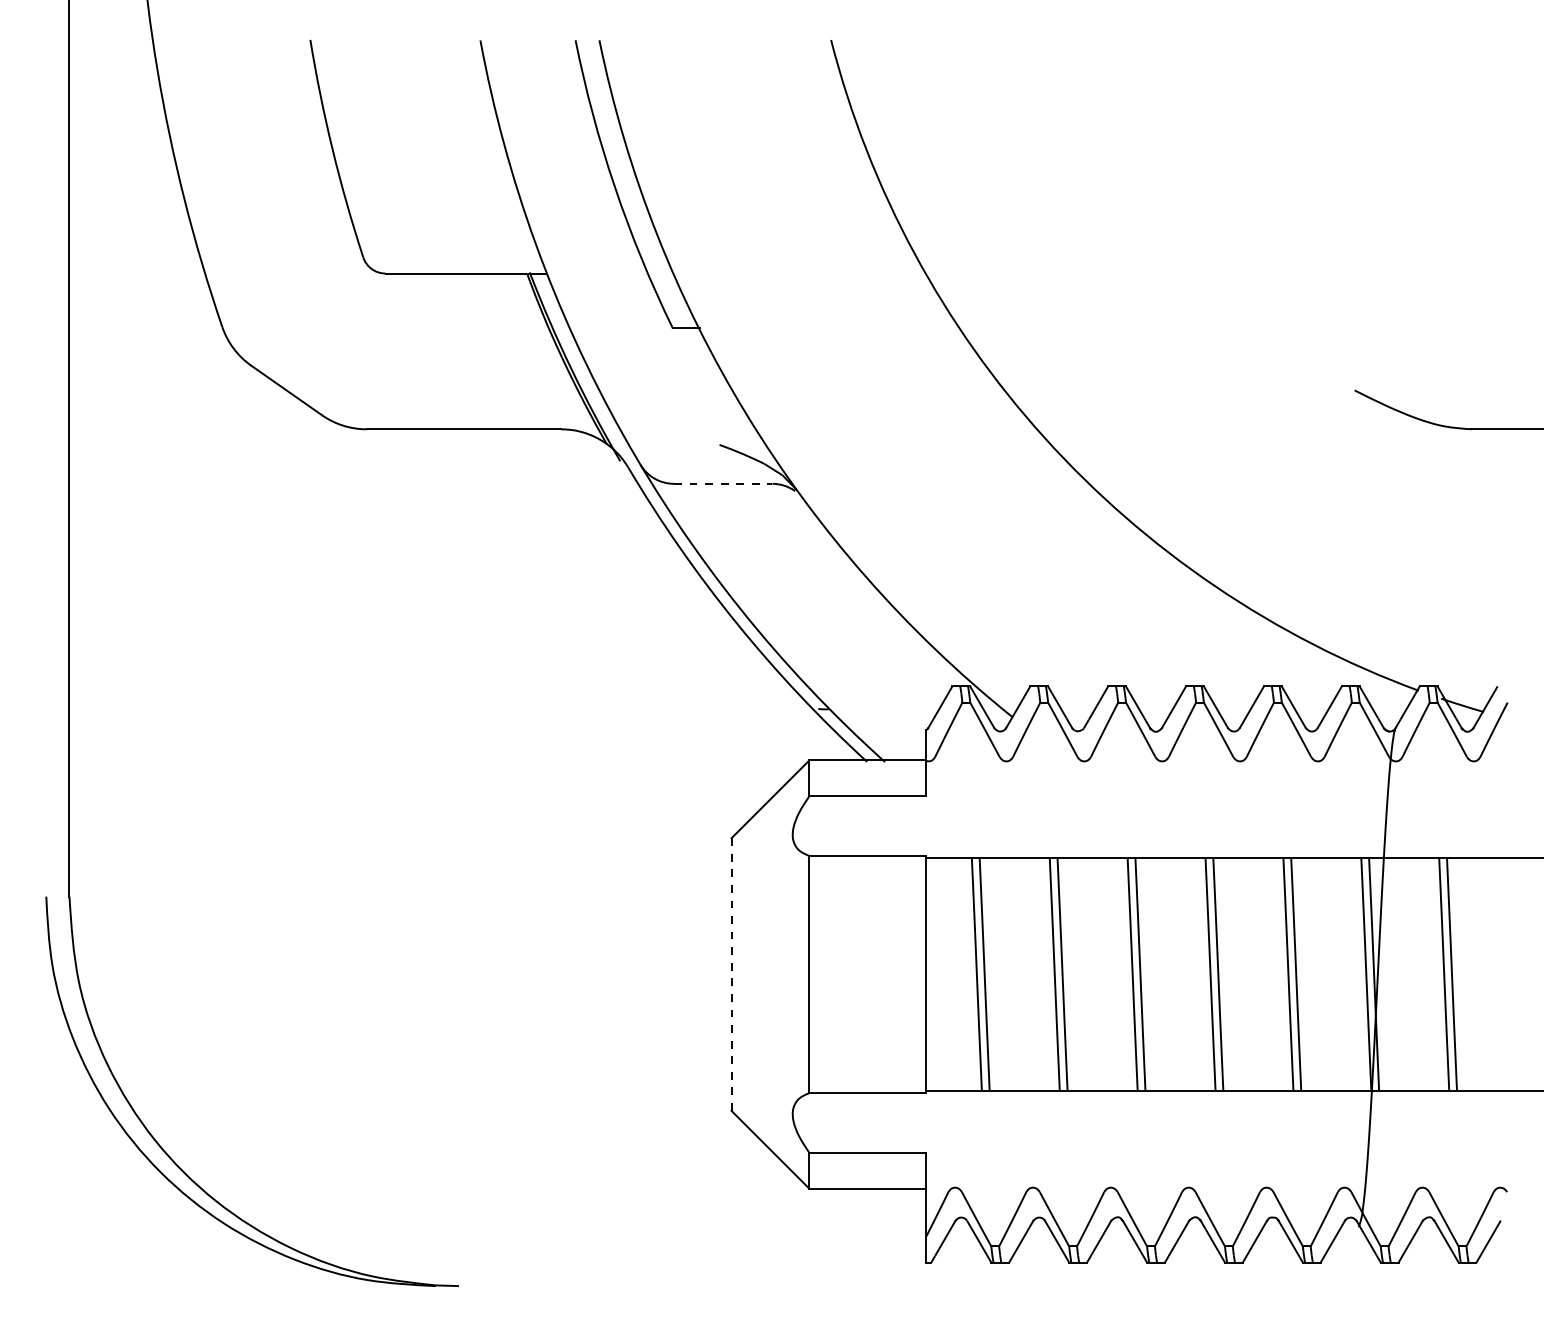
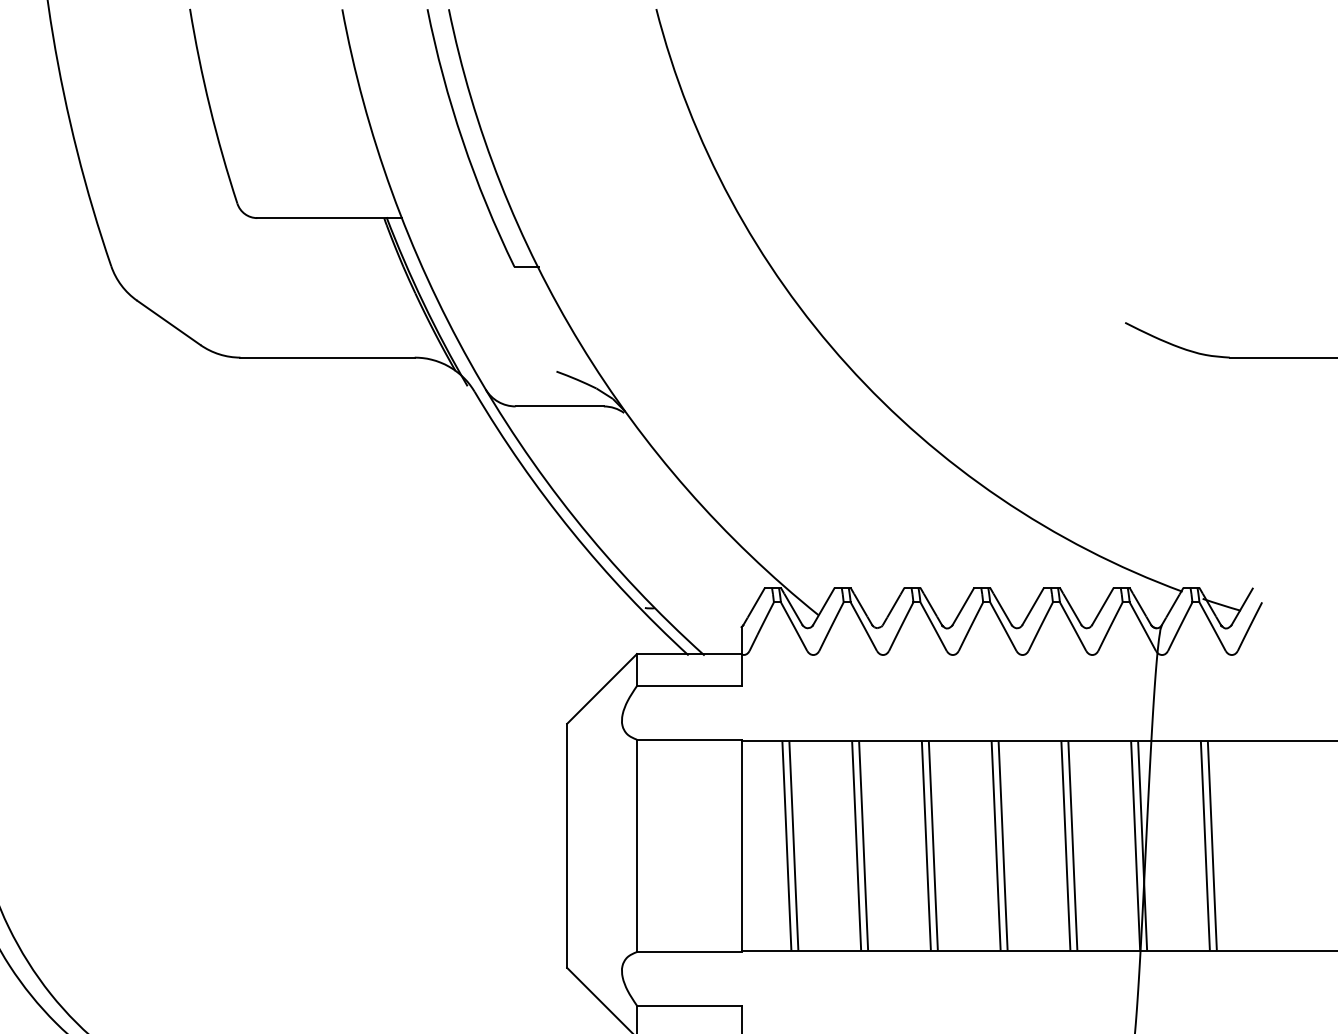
line: (723, 483) -> (559, 406), dashed -> solid
line: (731, 975) -> (567, 846), dashed -> solid

